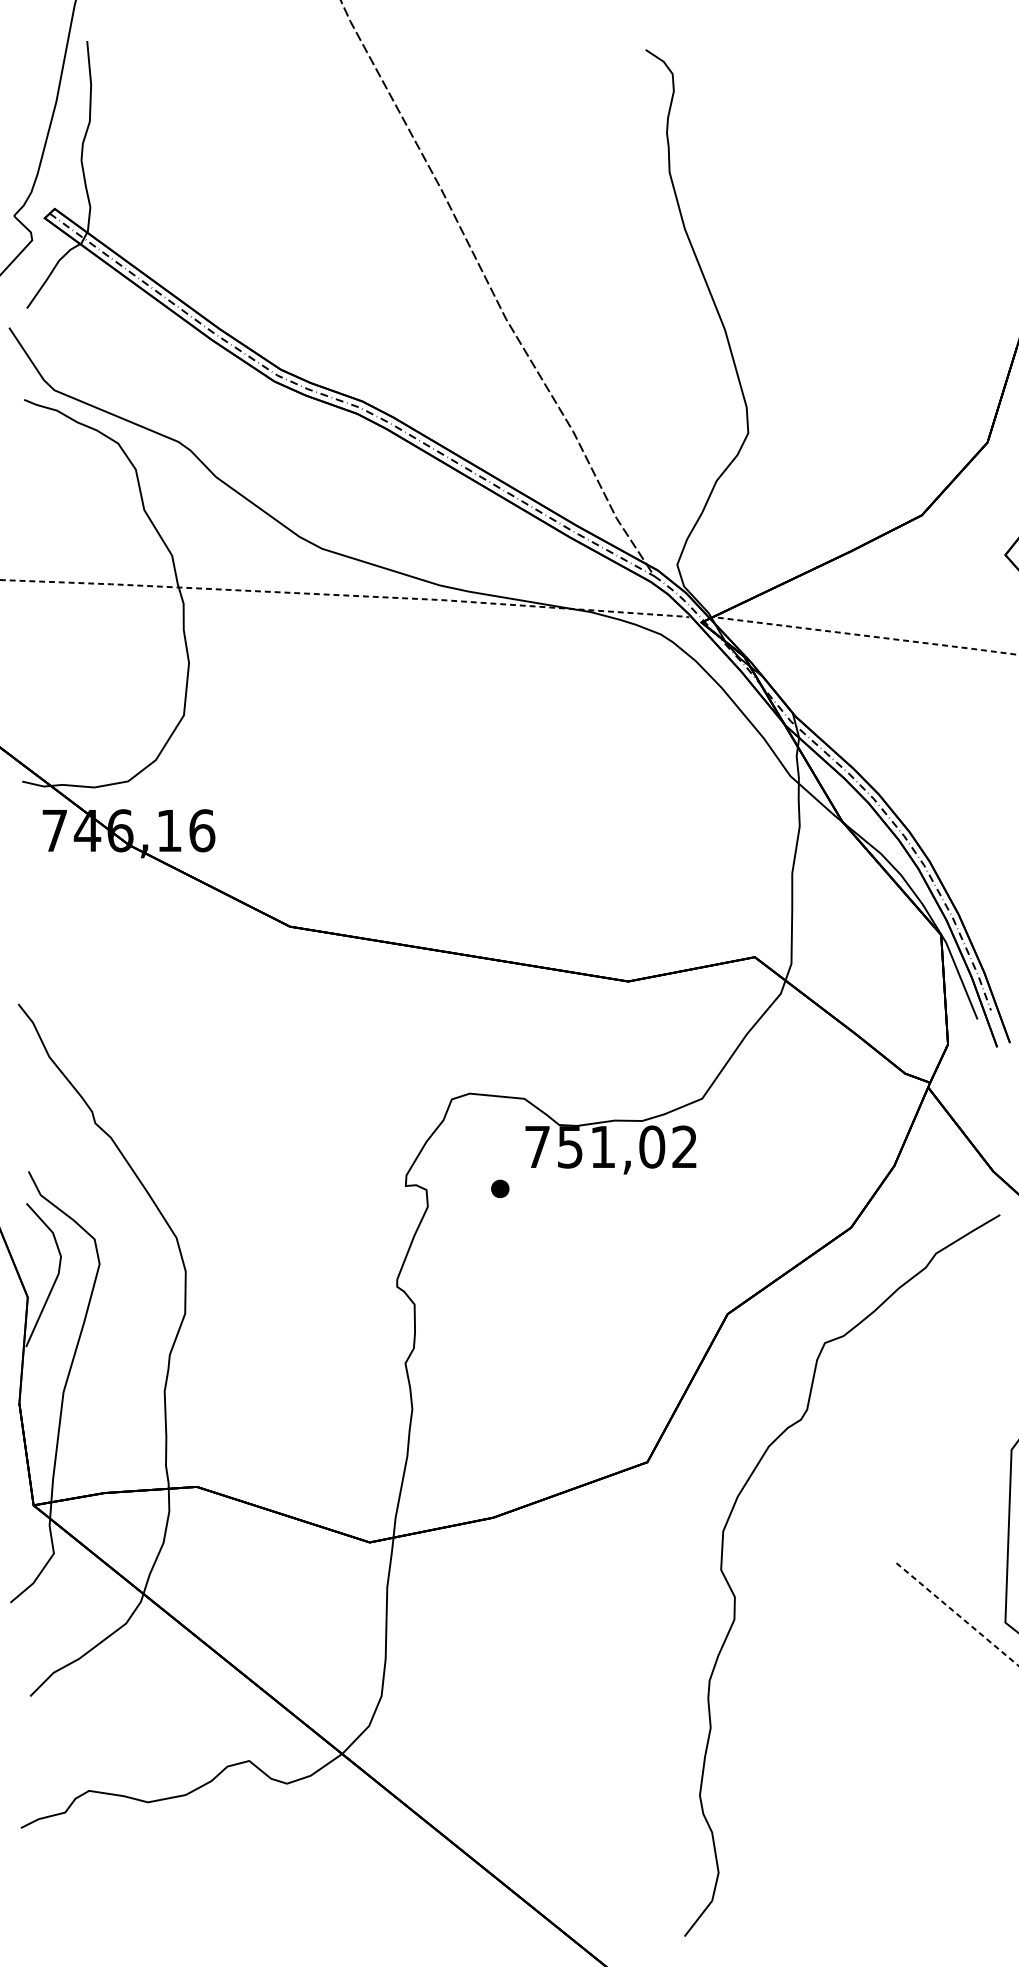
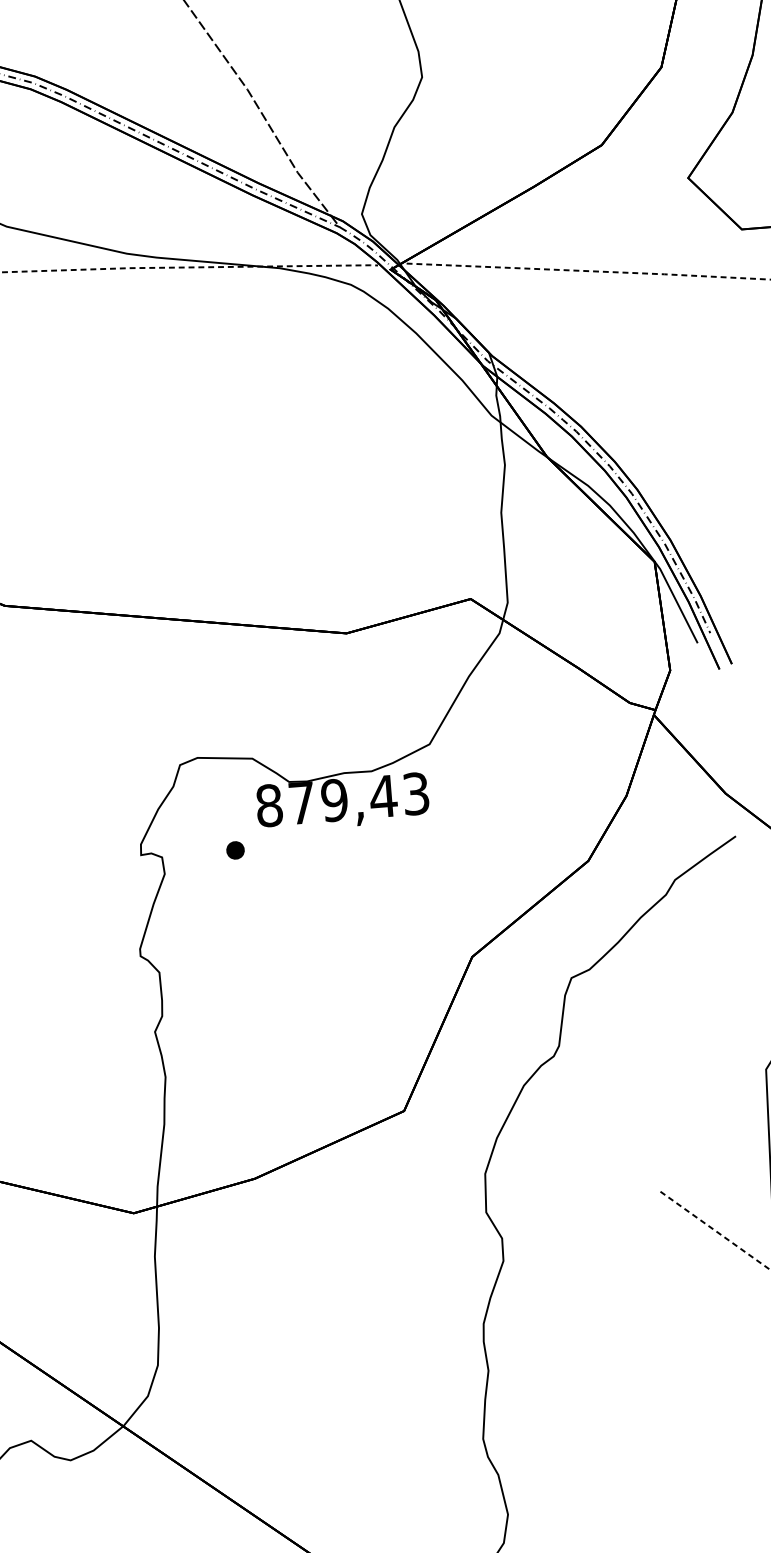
text: (610, 1146) -> (341, 799), 751,02 -> 879,43

